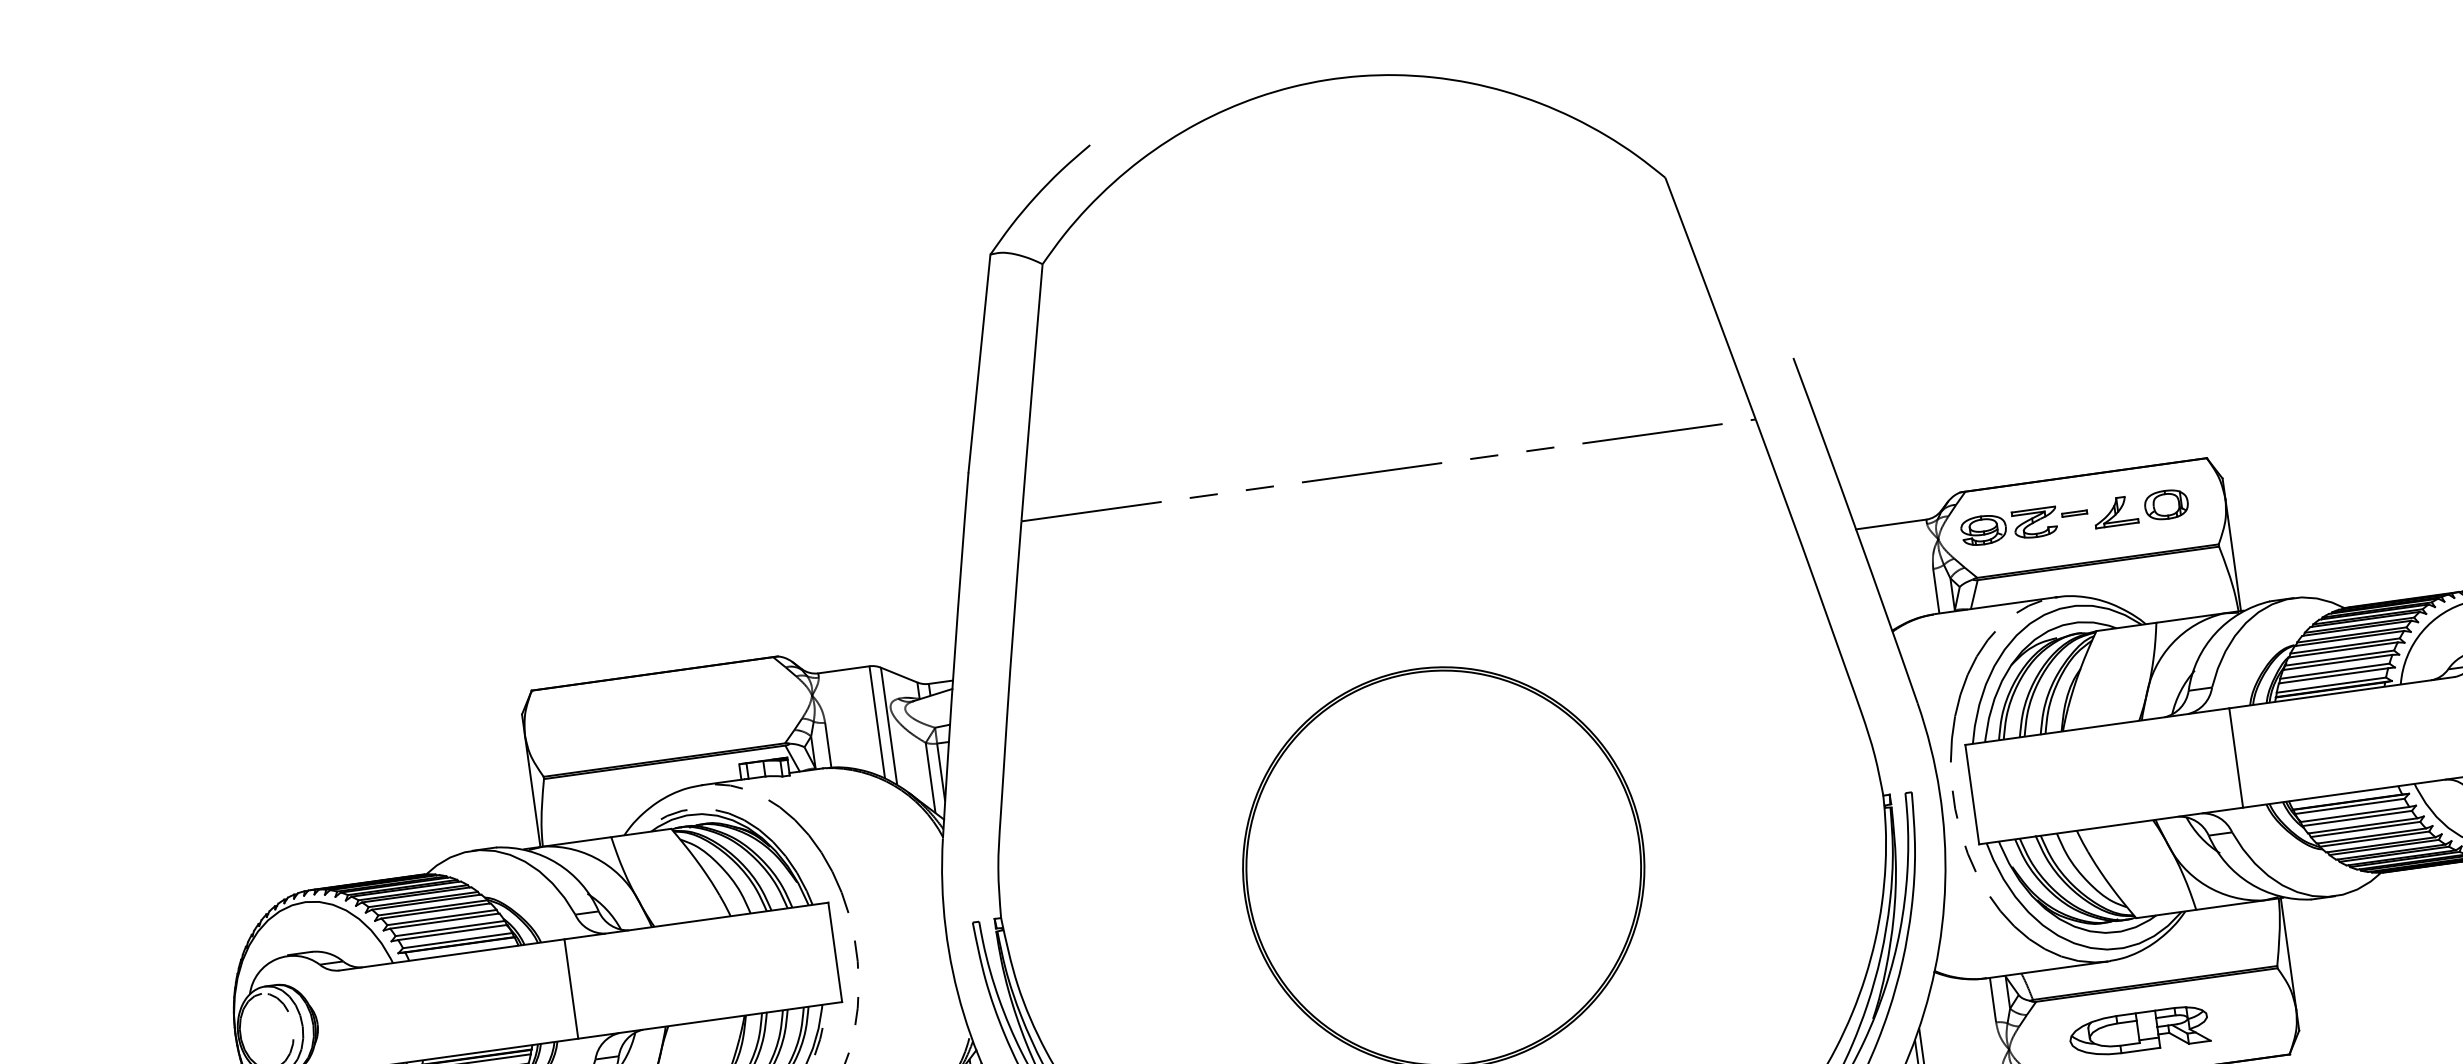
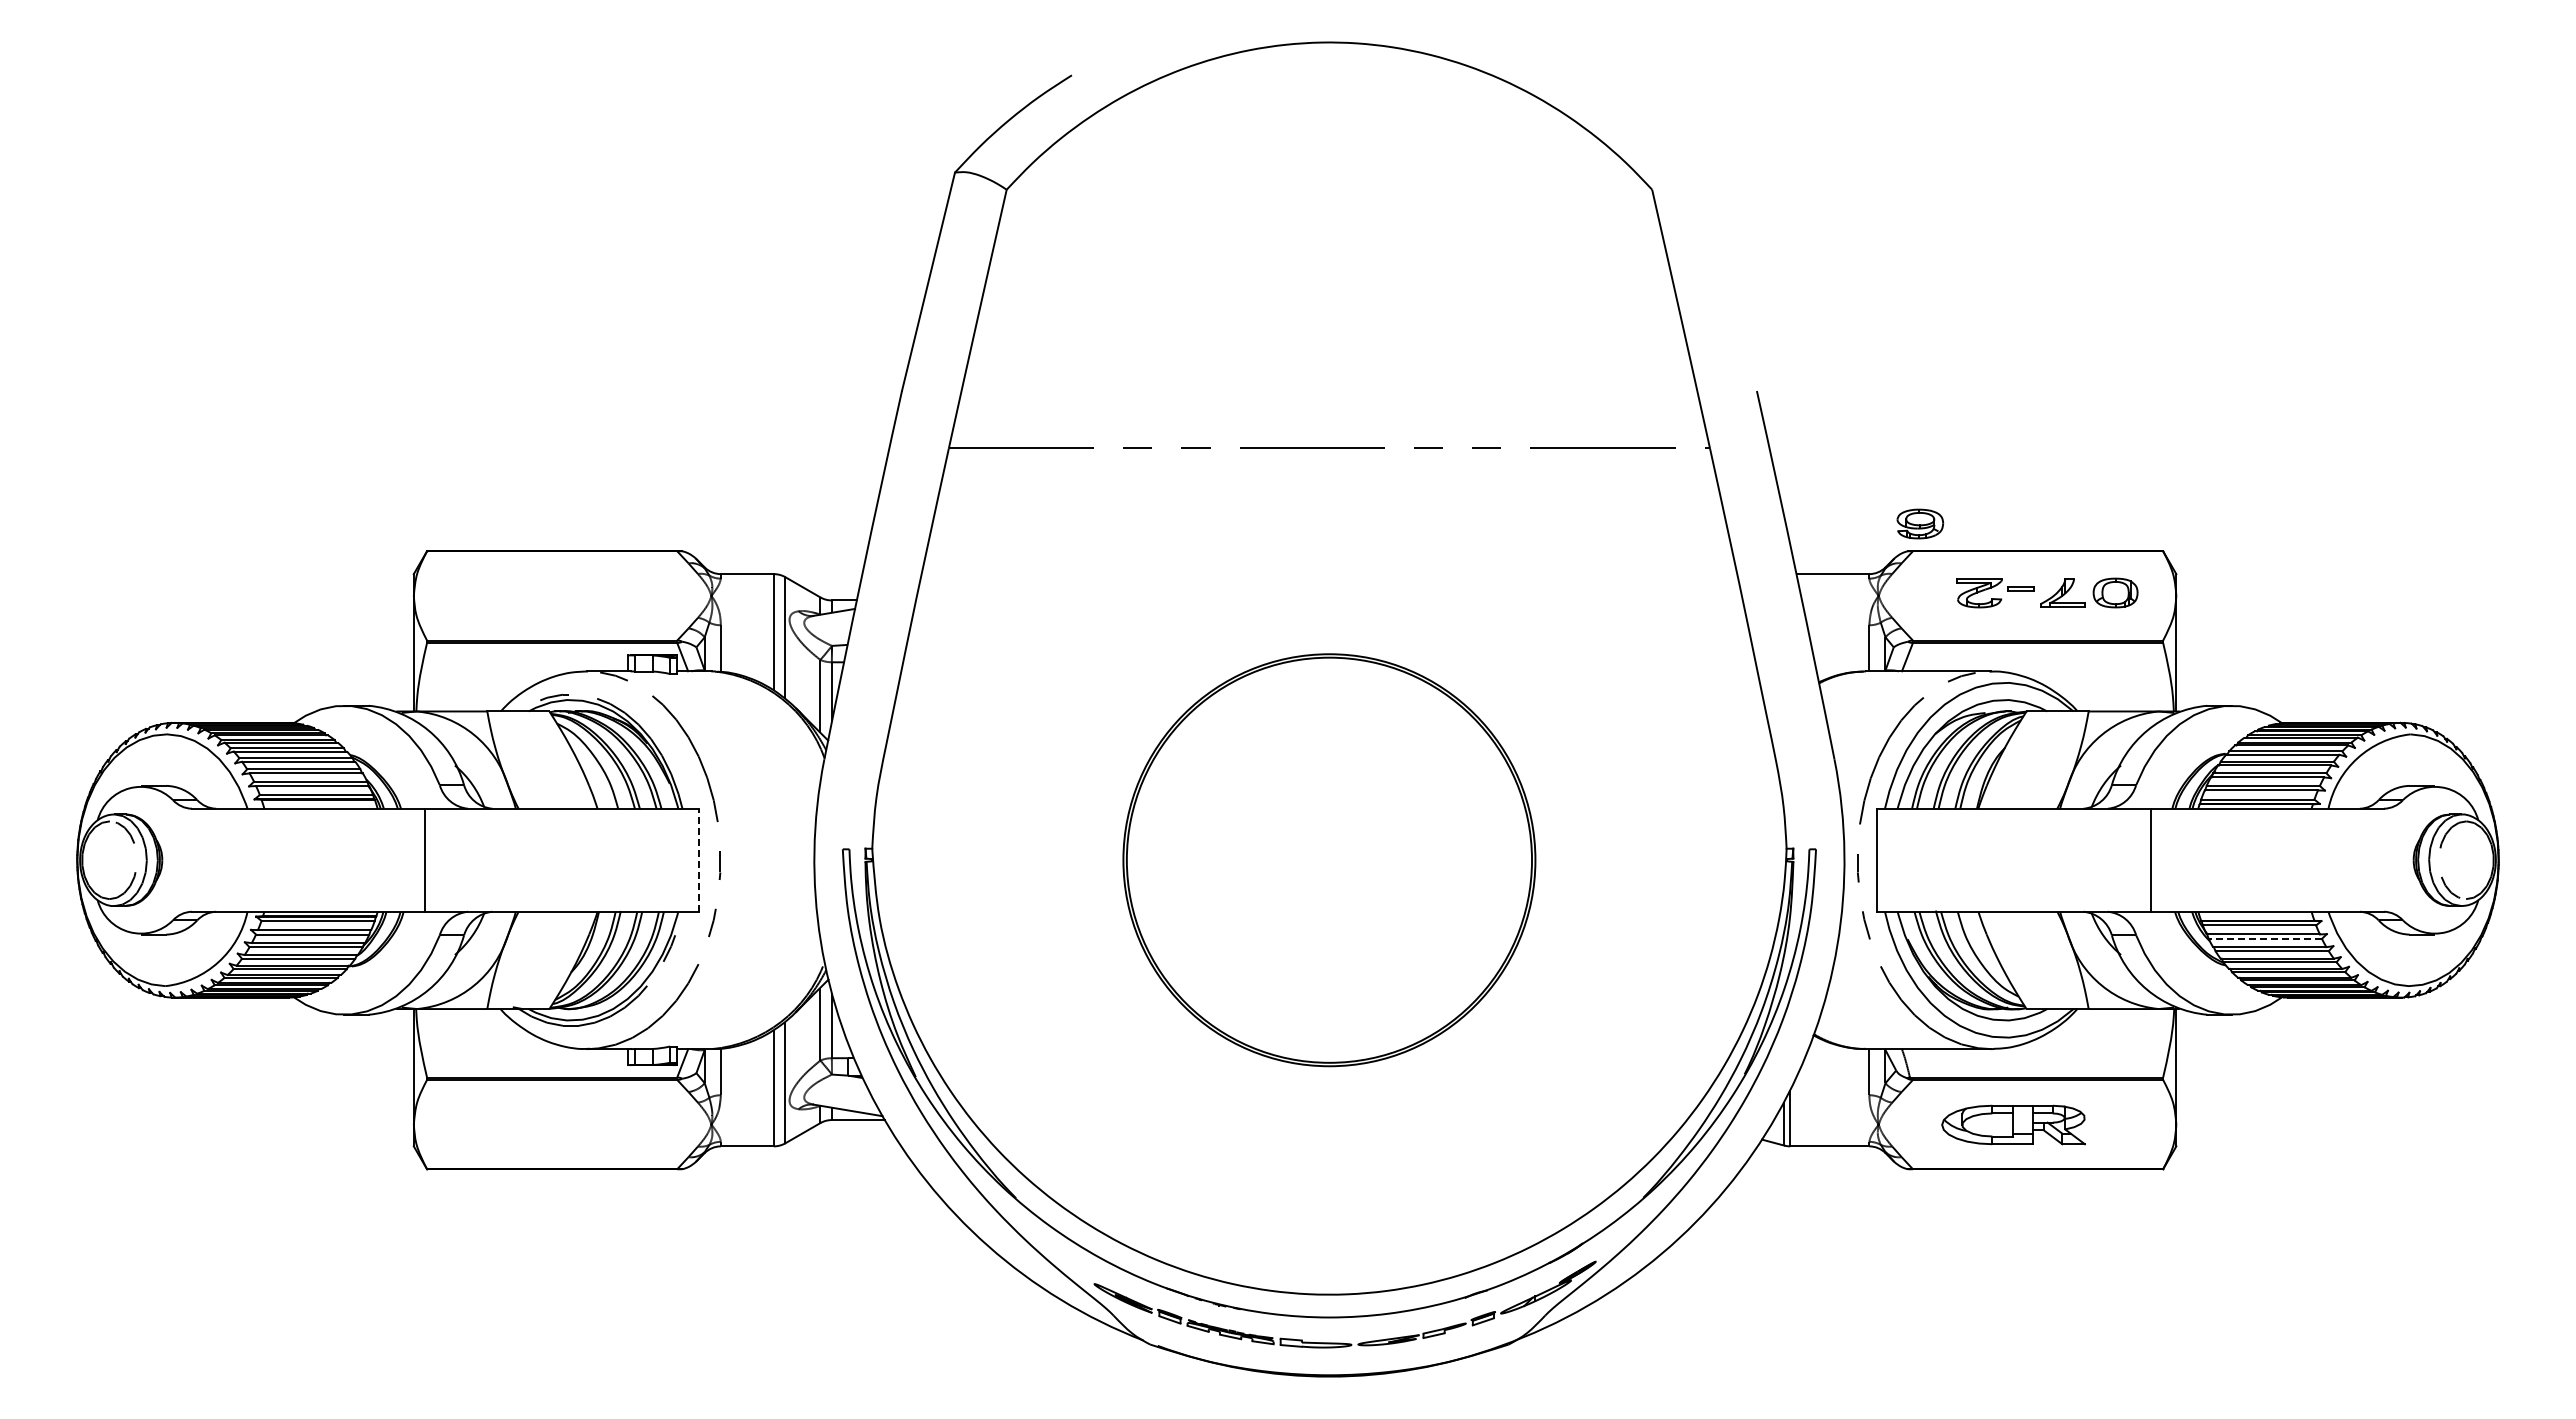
part: (1983, 529) -> (1920, 523), moved
line: (2357, 818) -> (2265, 938), solid -> dashed
line: (835, 952) -> (698, 860), solid -> dashed

